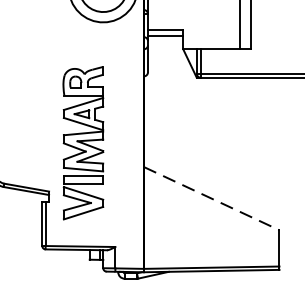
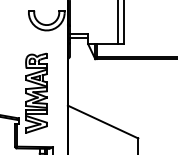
line: (212, 199) -> (103, 122), dashed -> solid

